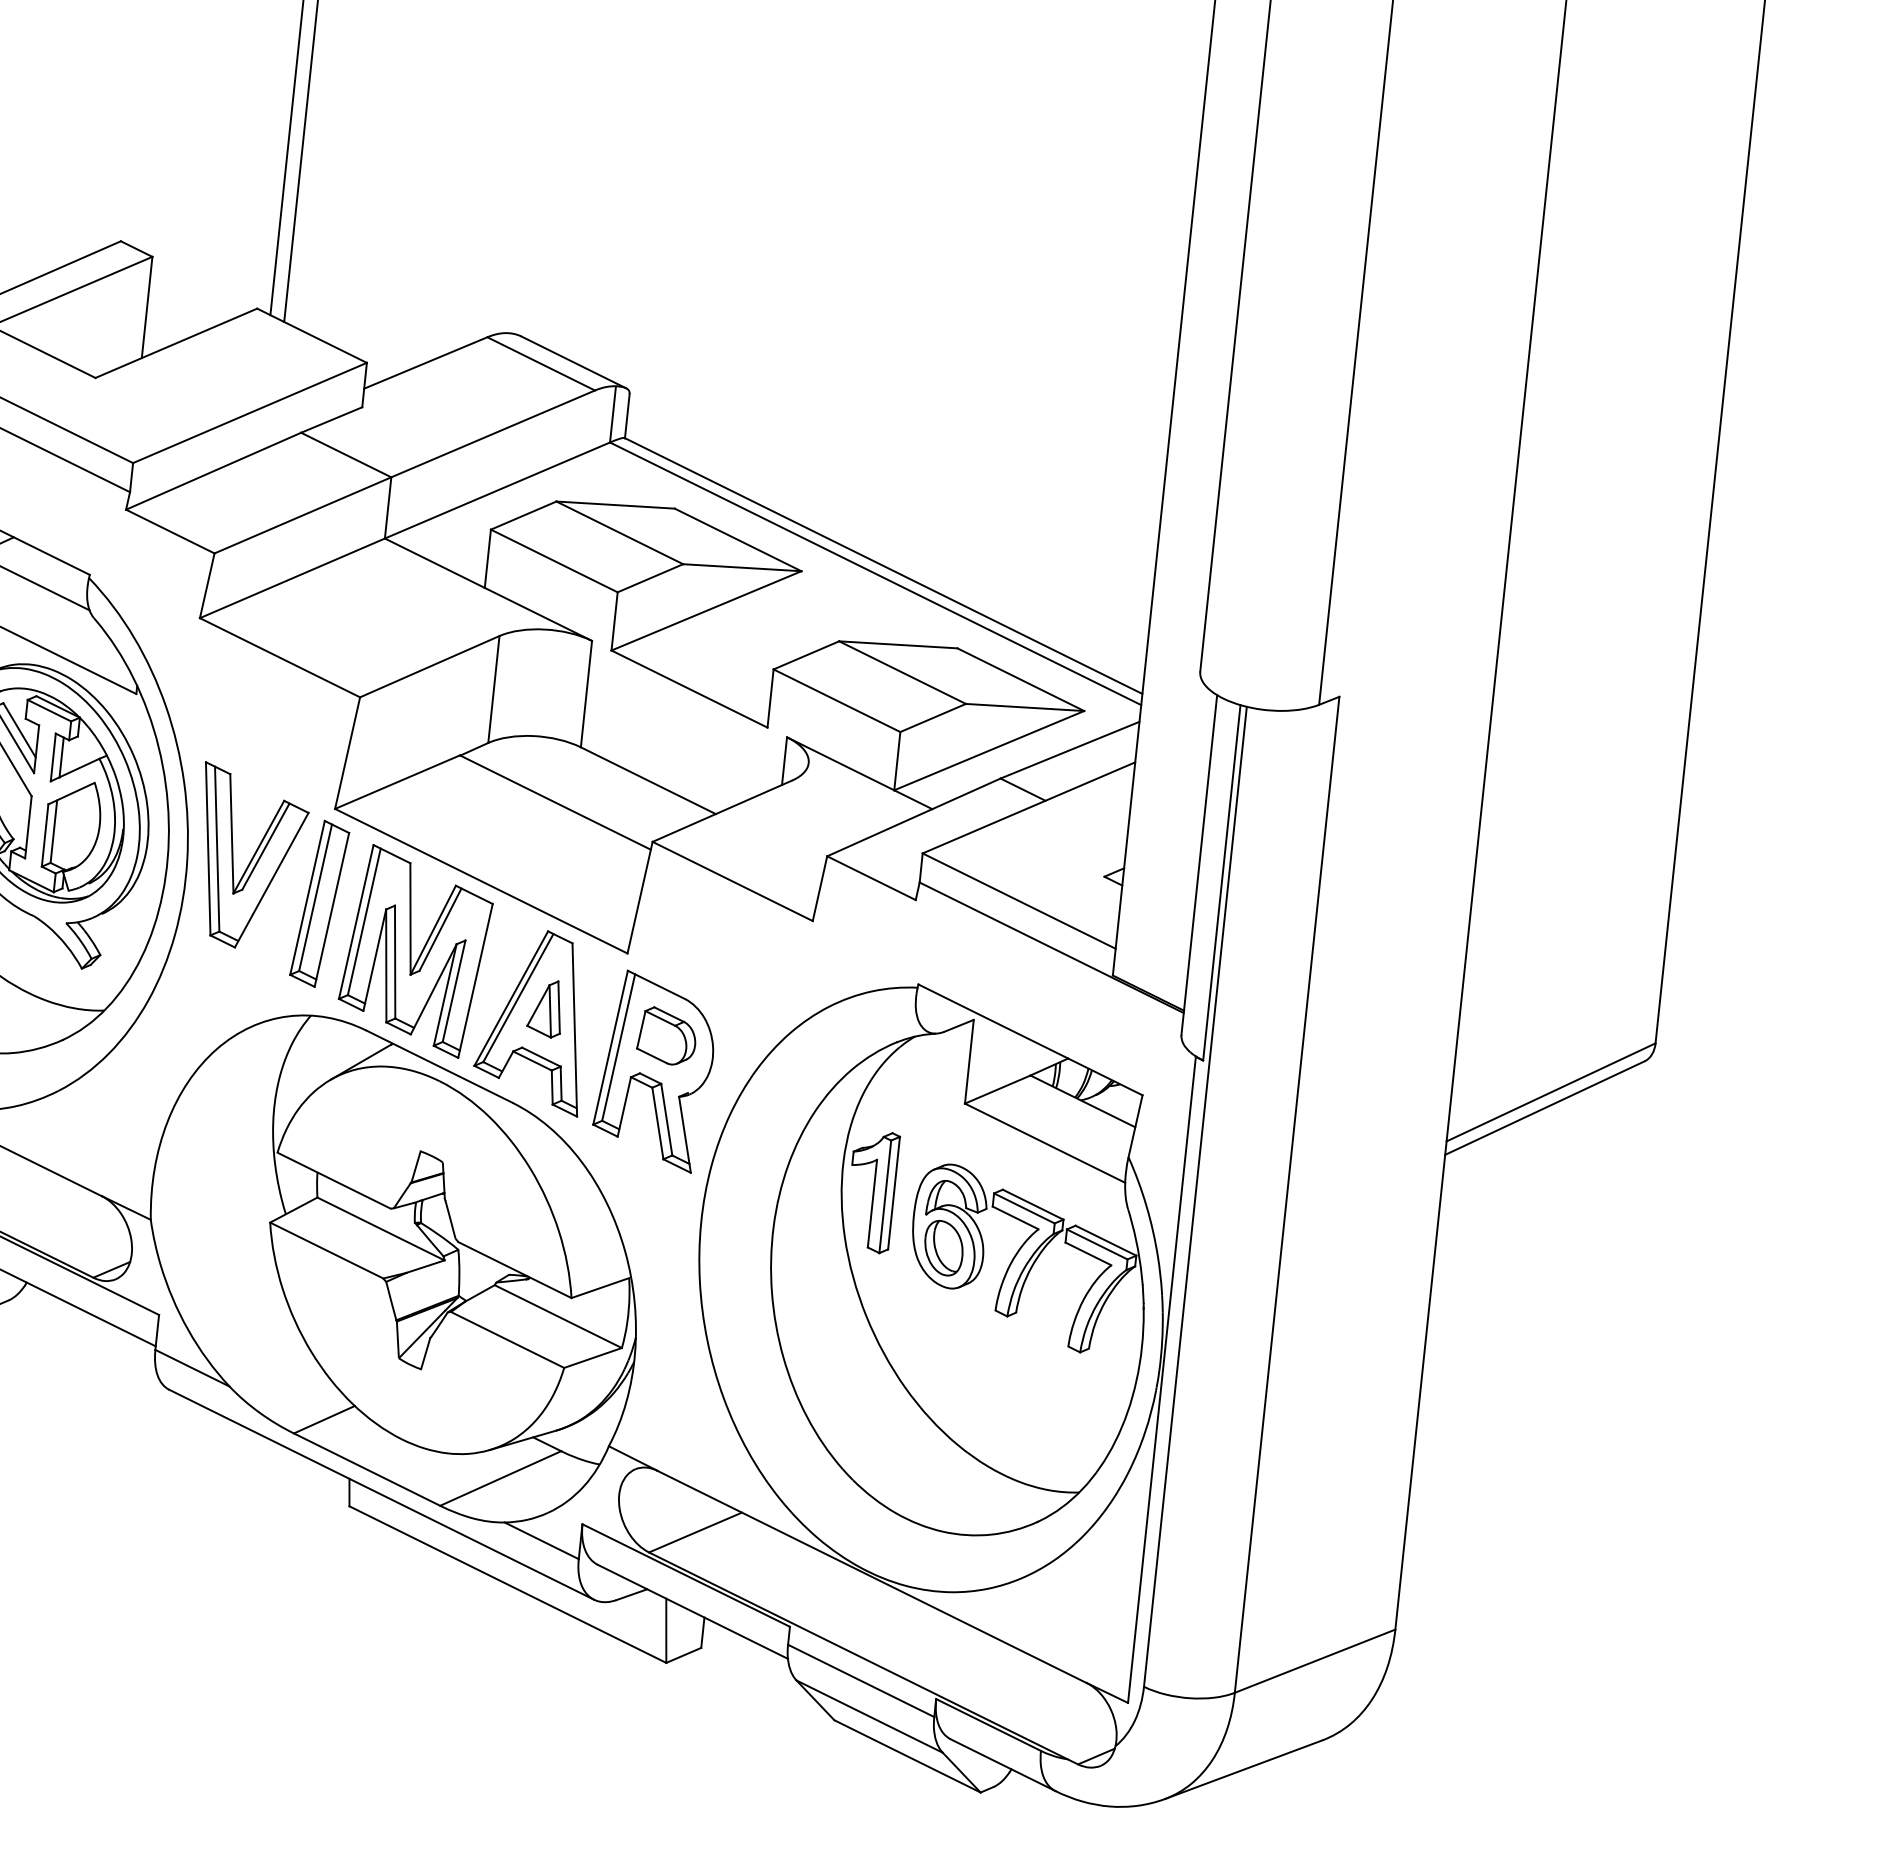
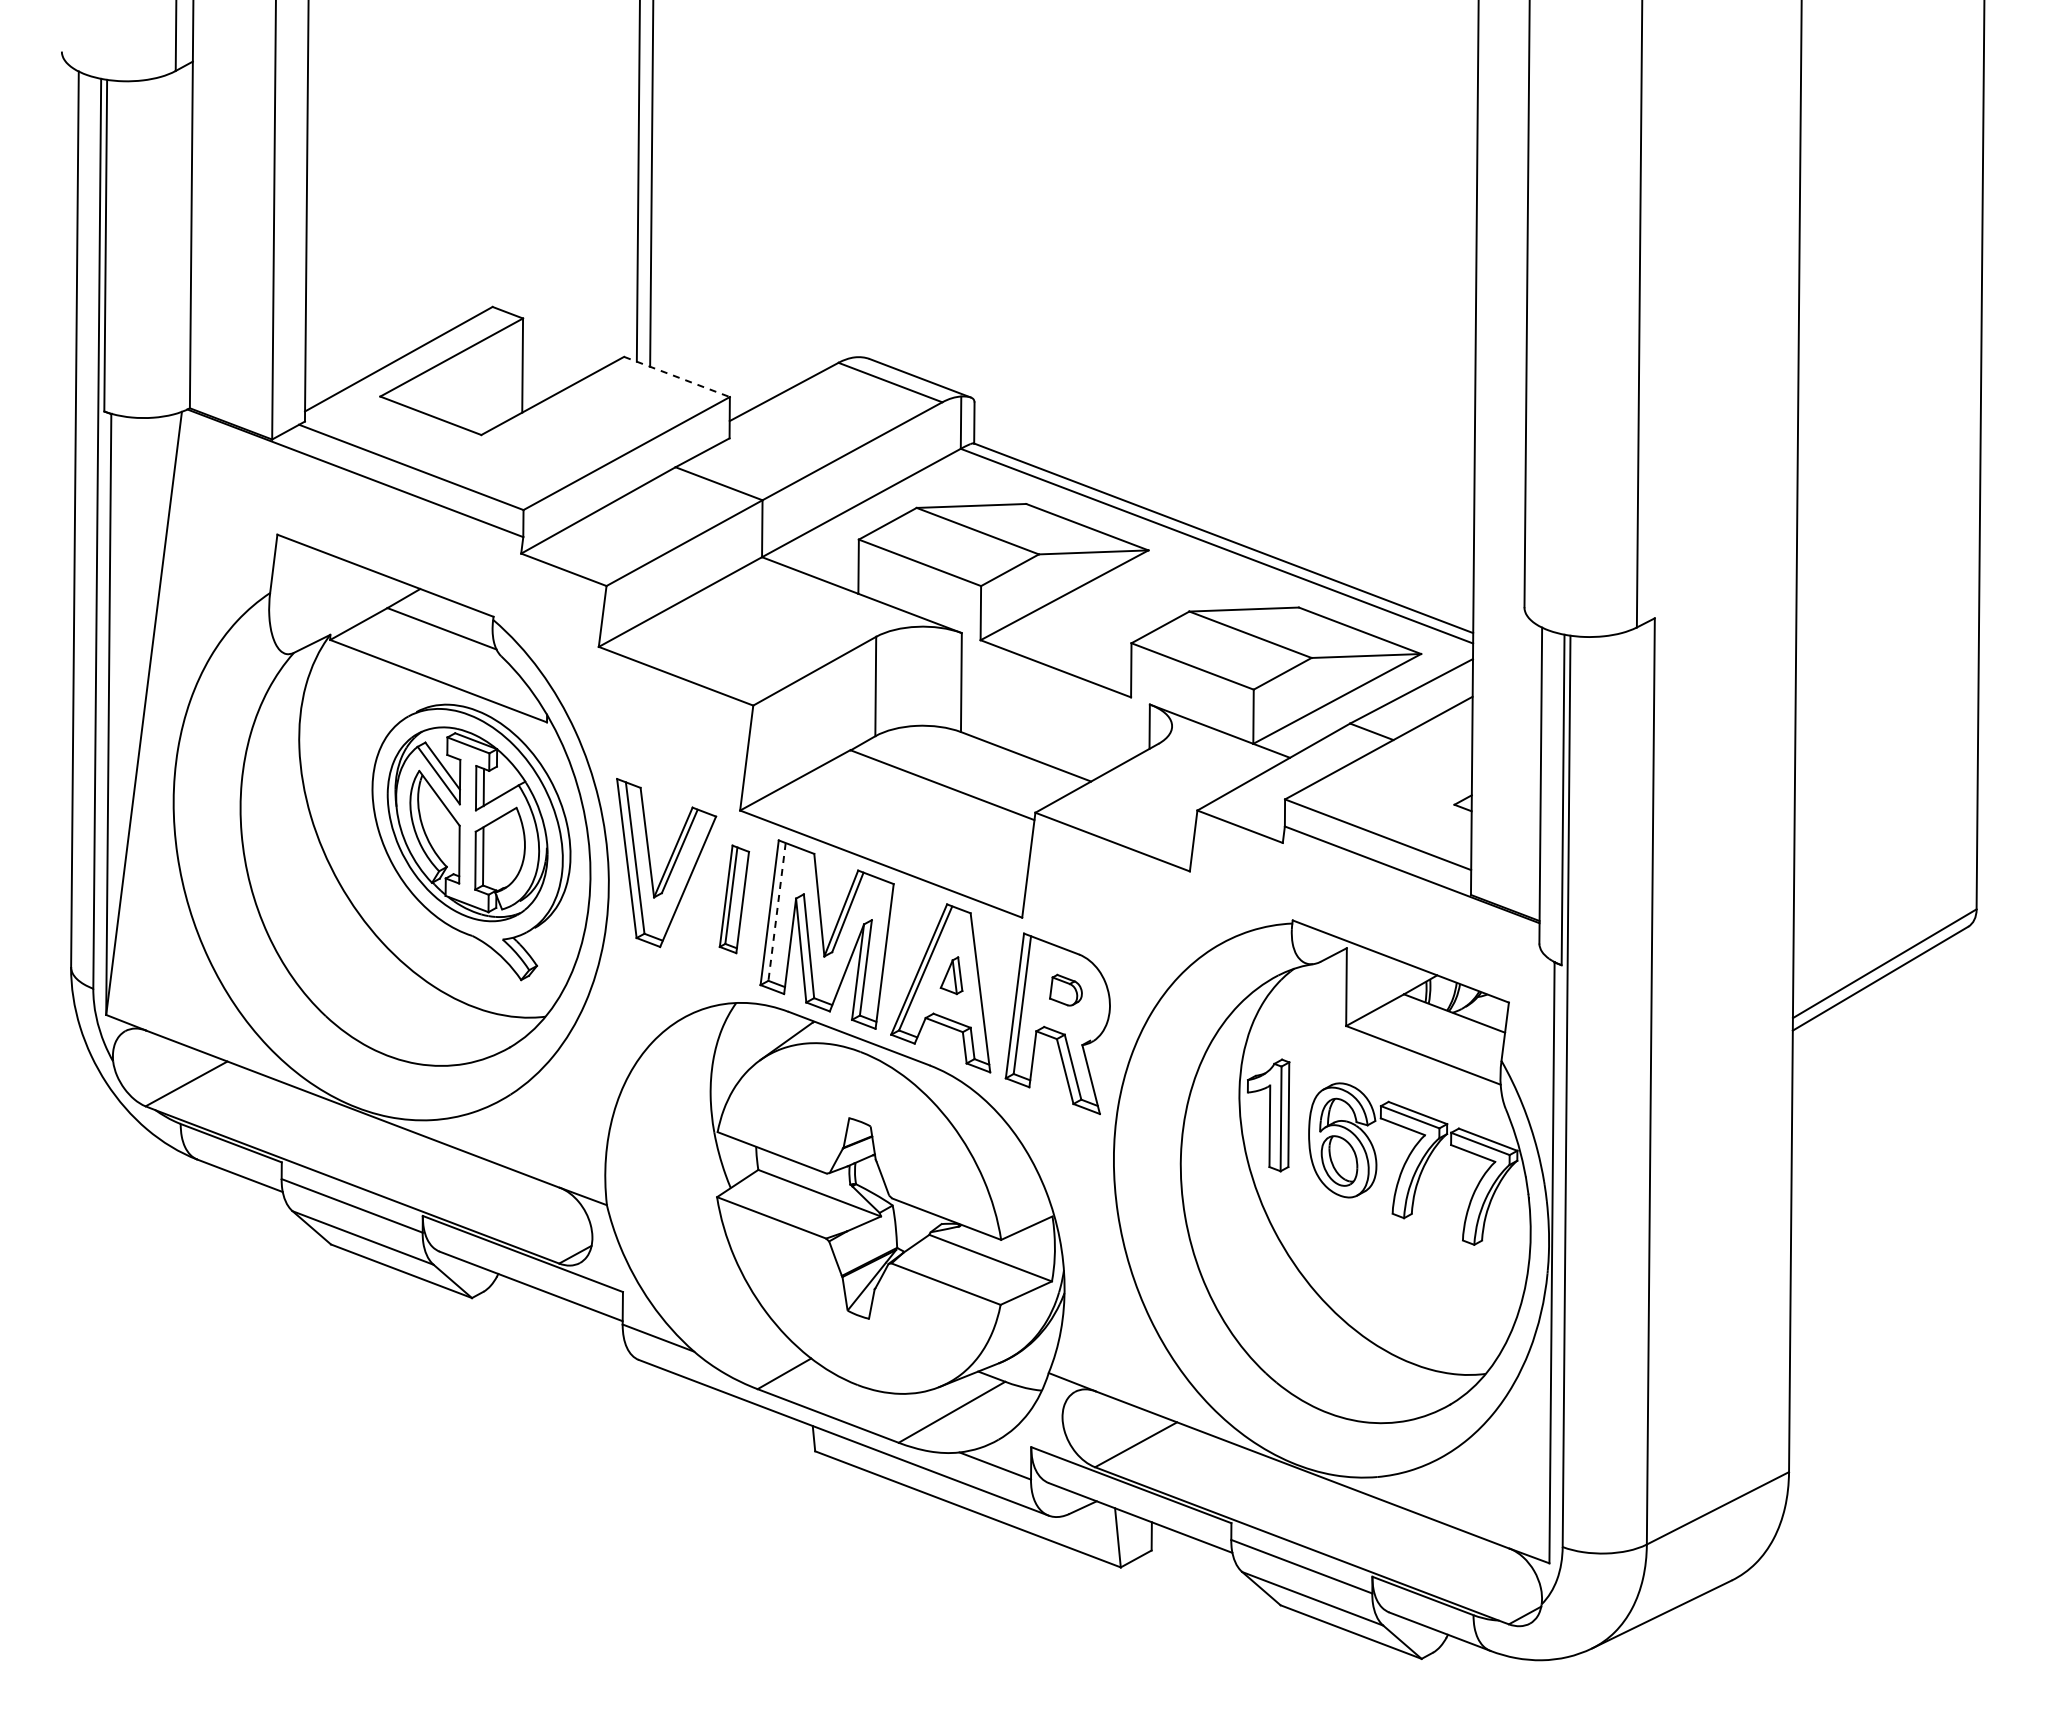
line: (312, 335) -> (677, 376), solid -> dashed
part: (319, 904) -> (734, 899), size x0.7
line: (364, 922) -> (777, 912), solid -> dashed
part: (545, 1008) -> (951, 975), size x0.7
part: (666, 1035) -> (1065, 989), size x0.6

